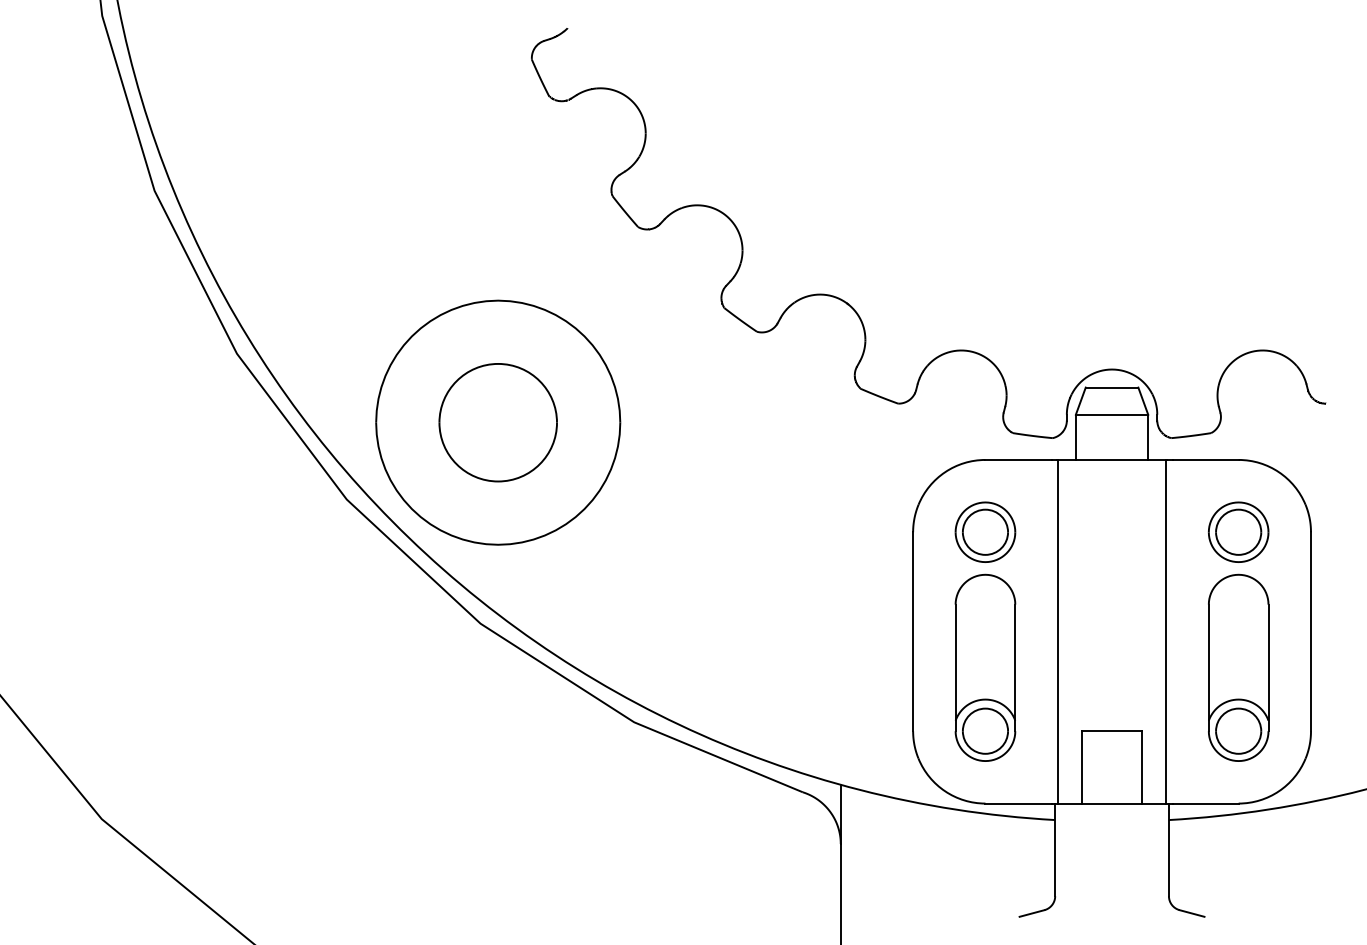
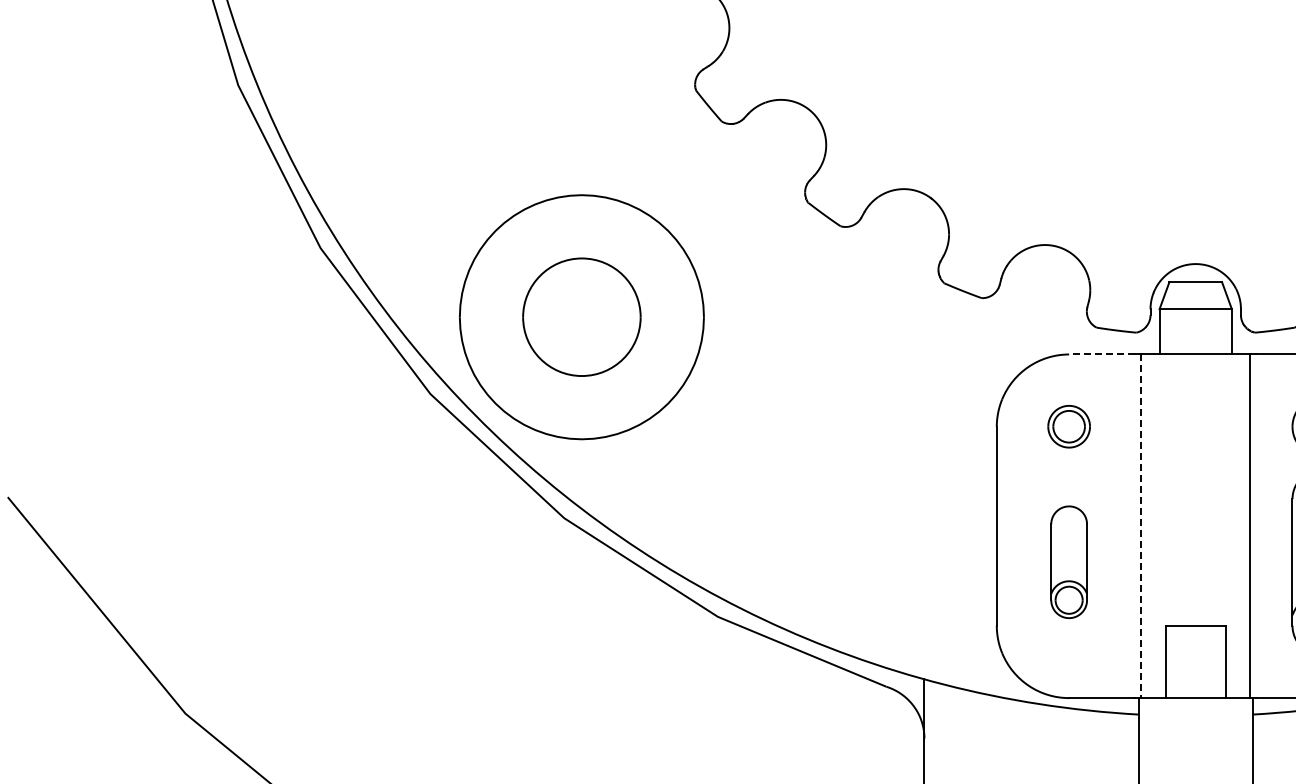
line: (1018, 459) -> (1102, 354), solid -> dashed
part: (985, 531) -> (1069, 426), size x0.7
line: (1057, 631) -> (1141, 526), solid -> dashed
part: (985, 667) -> (1069, 562), size x0.6

